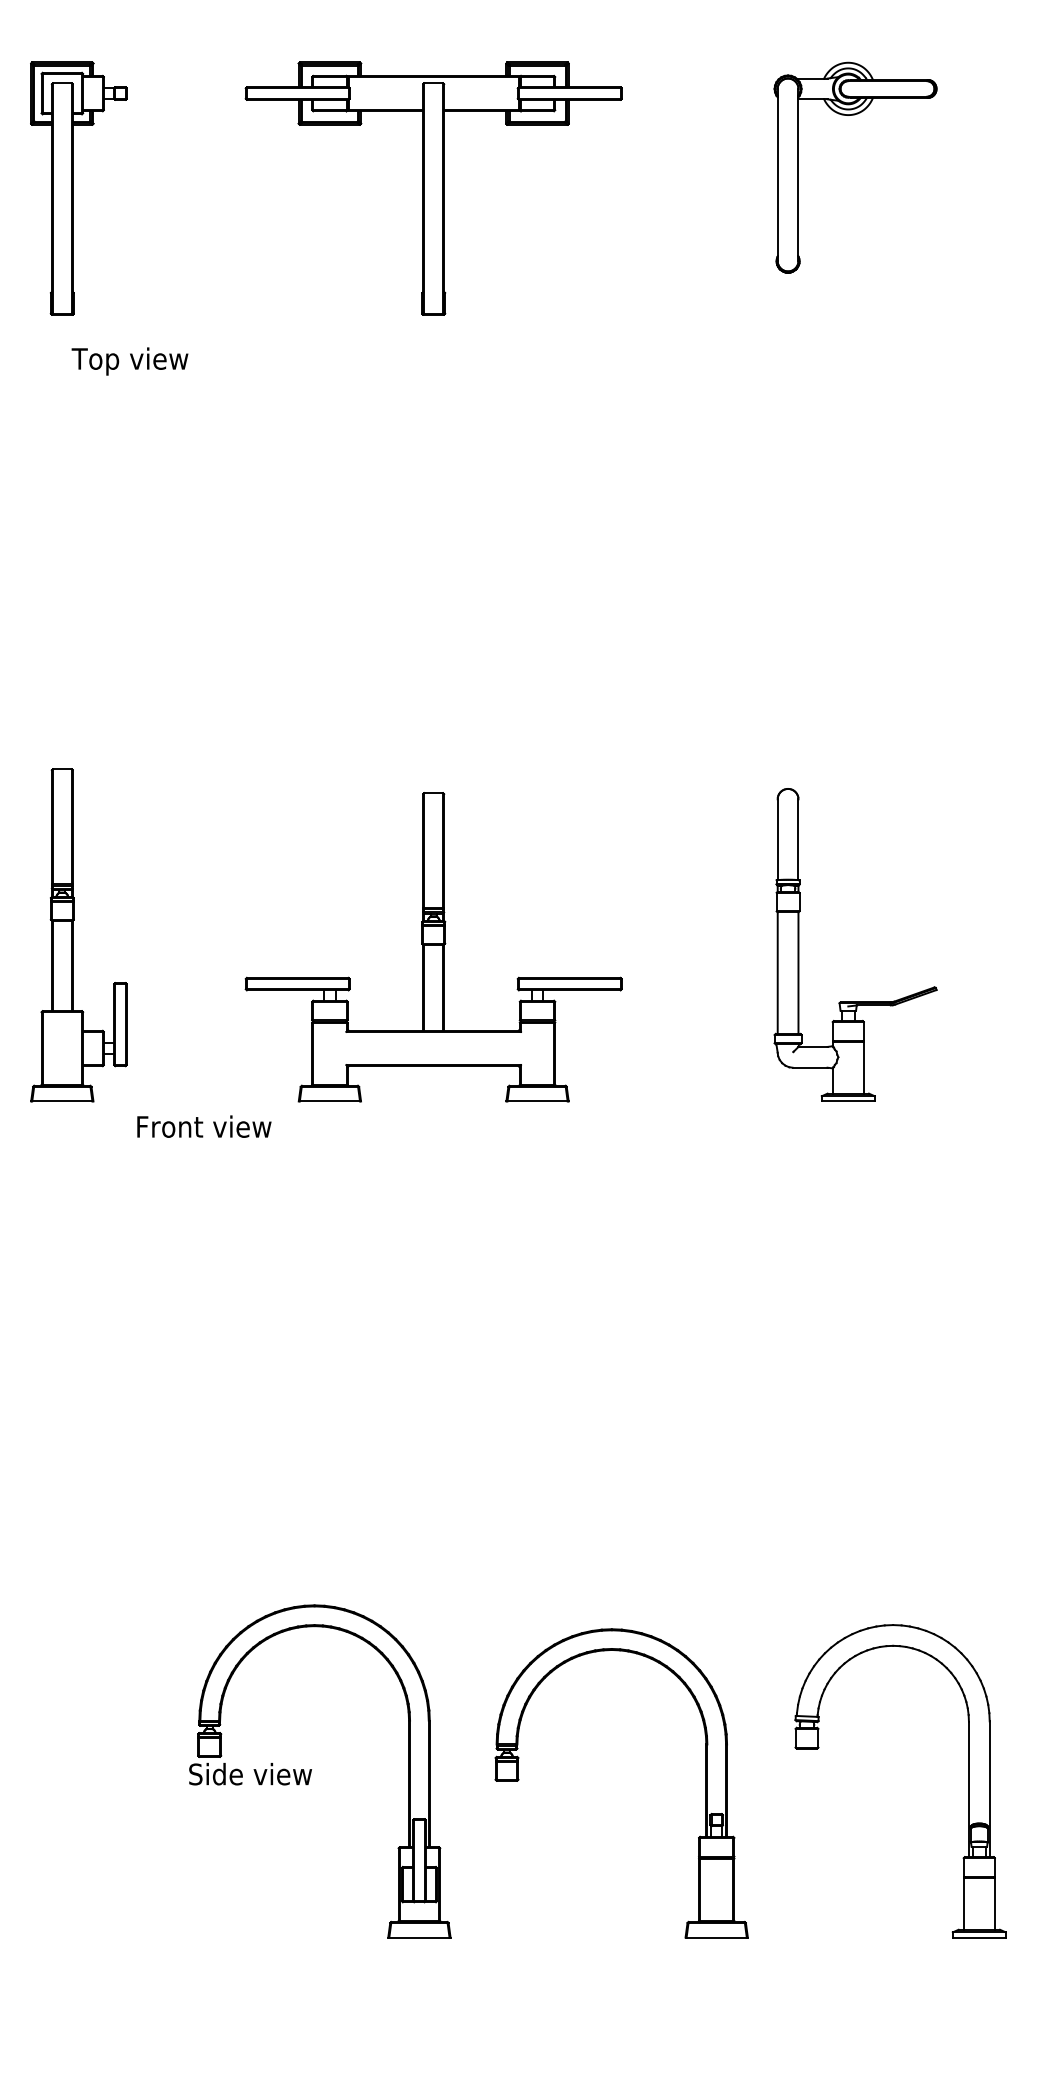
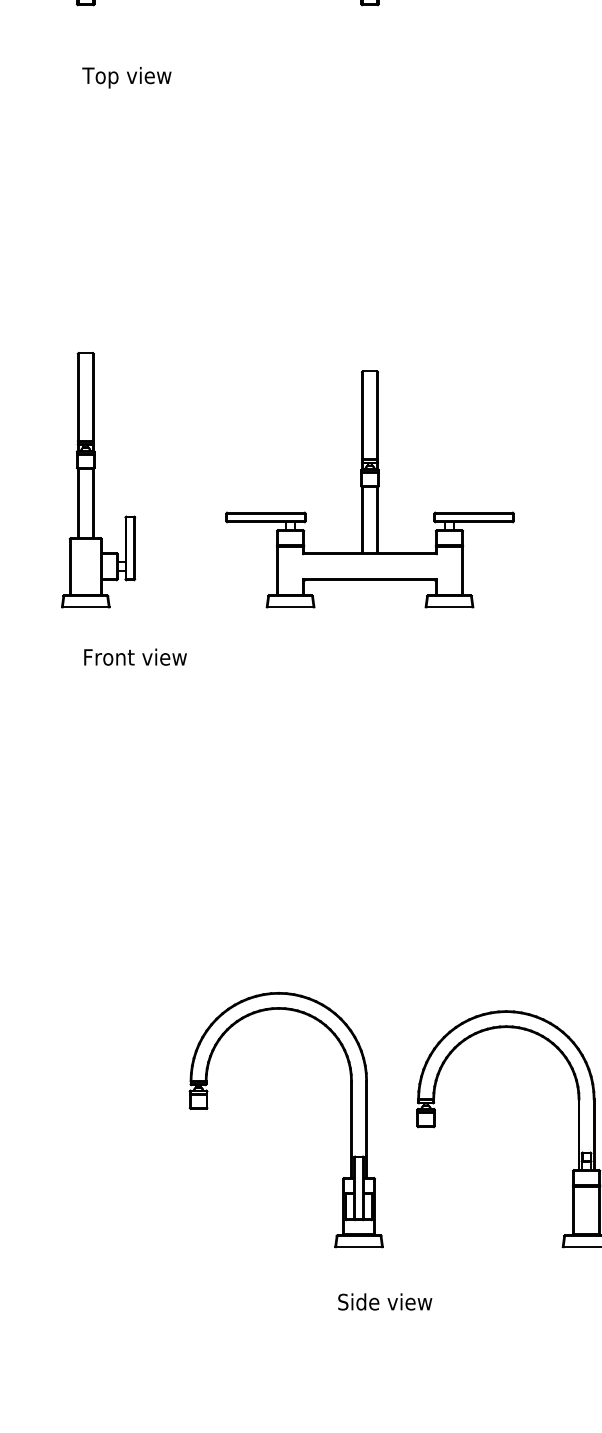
text: (129, 361) -> (126, 77), moved
text: (204, 1126) -> (135, 657), moved
text: (250, 1774) -> (385, 1302), moved

